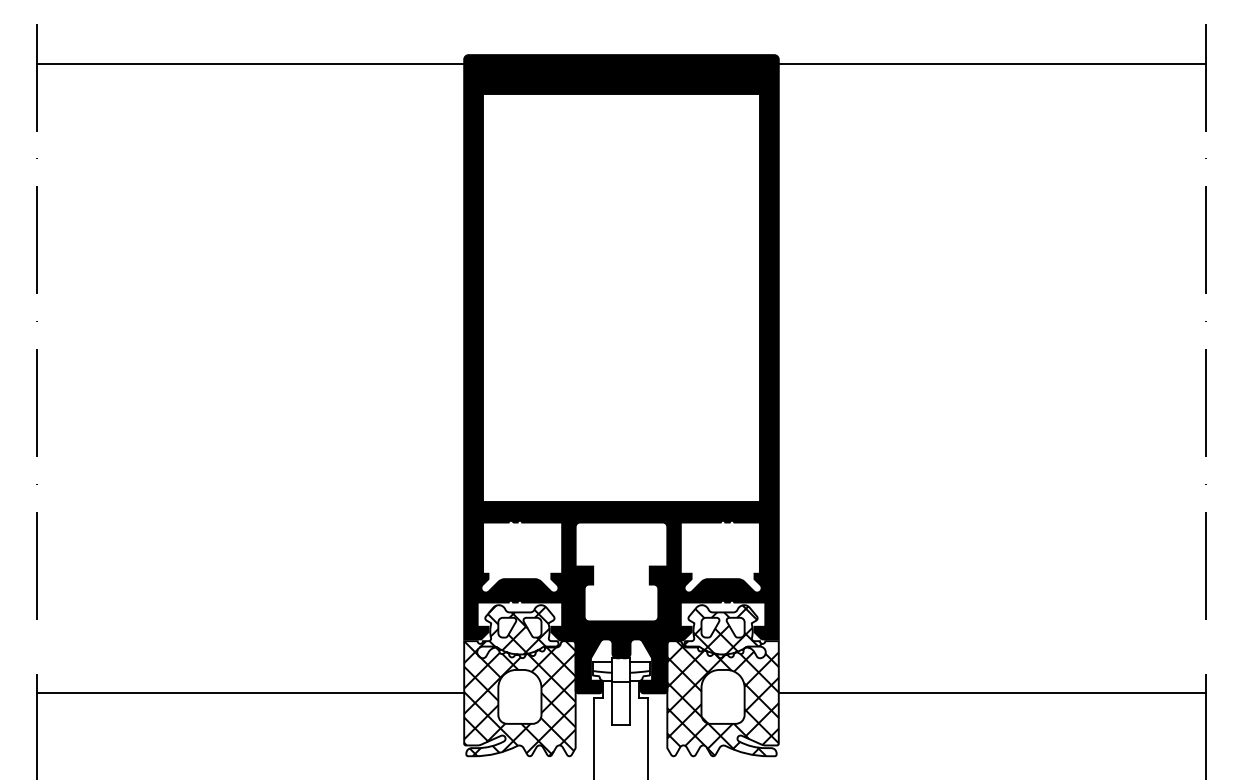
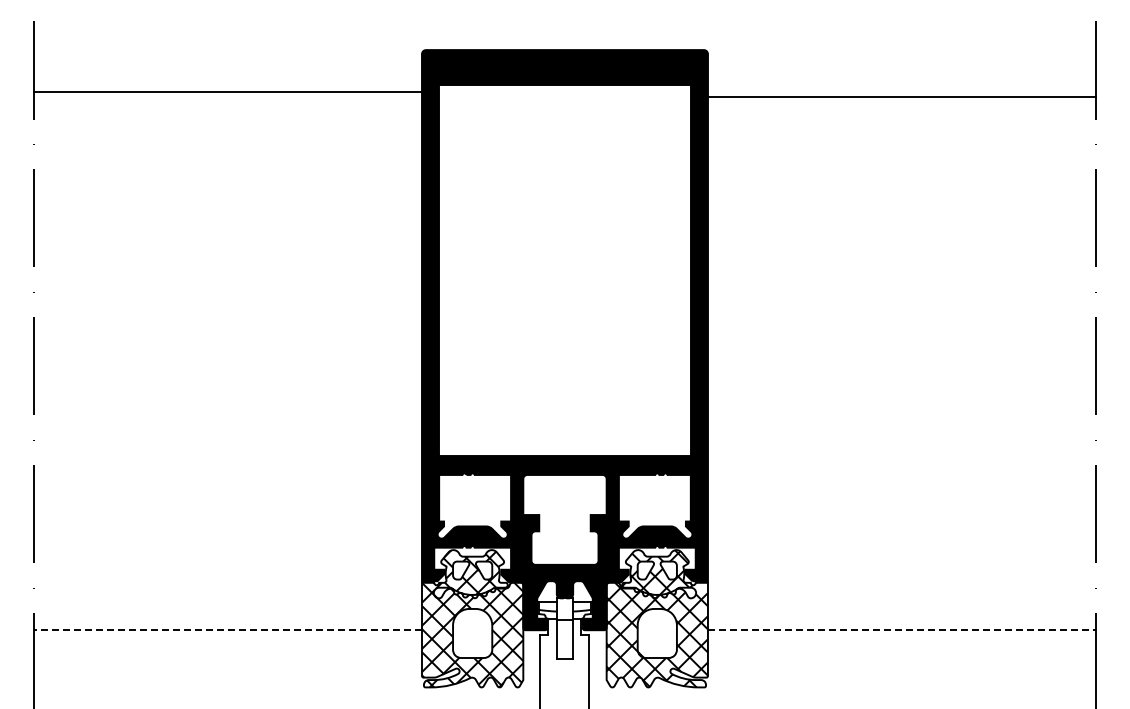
line: (250, 64) -> (227, 92), moved
line: (991, 64) -> (901, 97), moved
line: (250, 693) -> (227, 630), solid -> dashed
line: (992, 693) -> (902, 630), solid -> dashed

